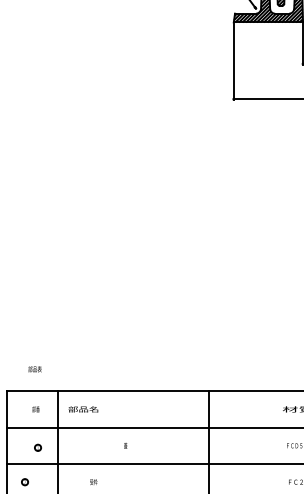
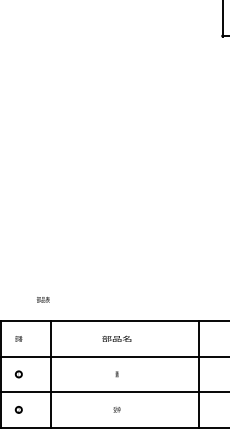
text: (34, 369) -> (42, 299), moved
text: (35, 409) -> (18, 338), moved
text: (83, 409) -> (116, 338), moved
part: (37, 447) -> (18, 374), moved
text: (93, 481) -> (116, 409), moved

